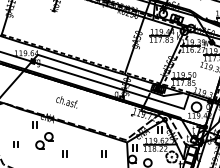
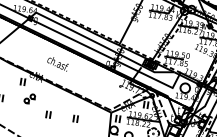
part: (44, 140) -> (29, 98), size x0.6
part: (103, 153) -> (75, 118), moved

